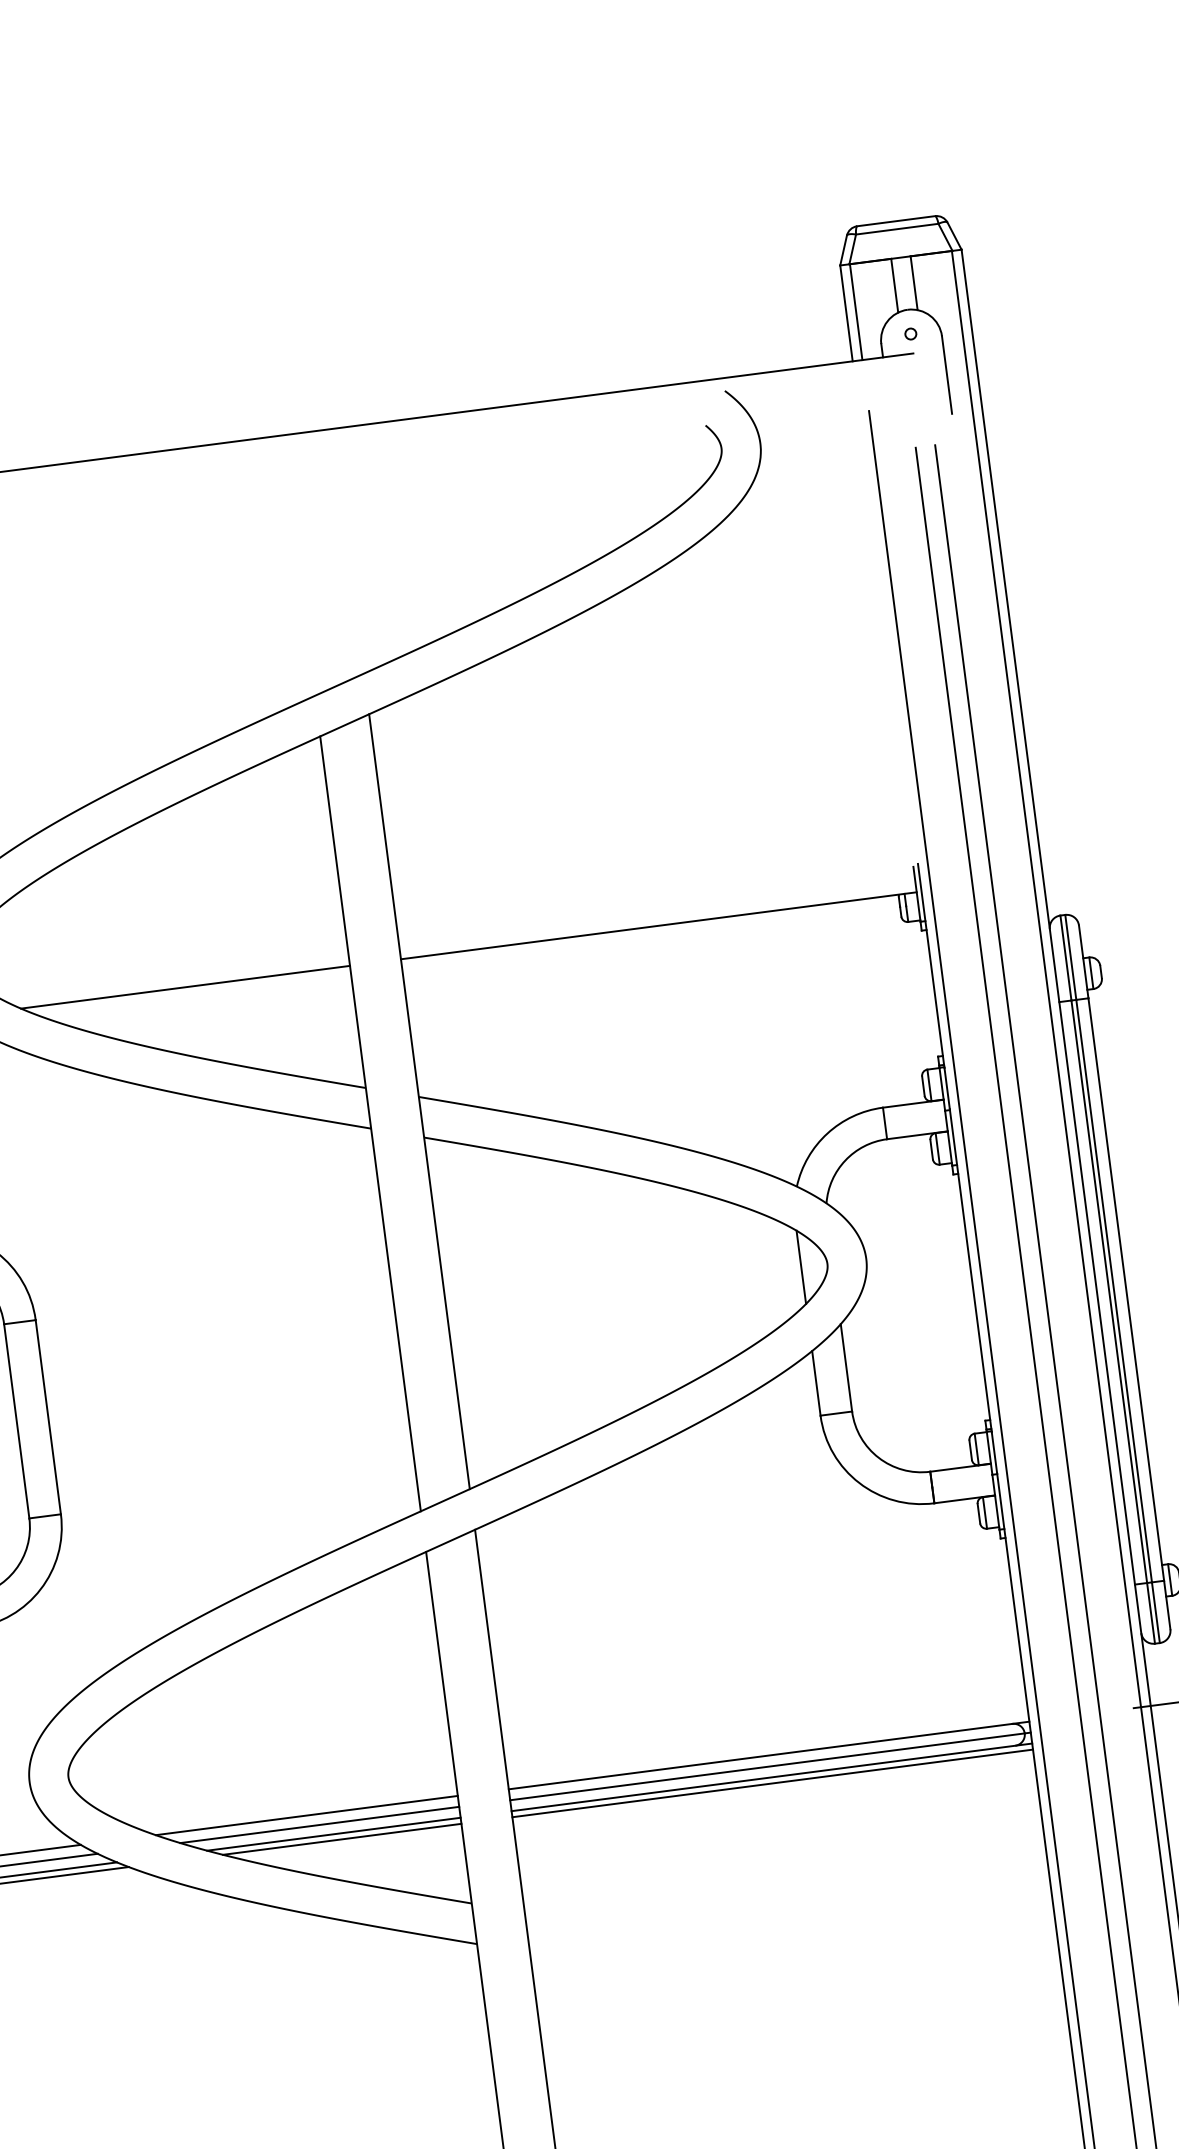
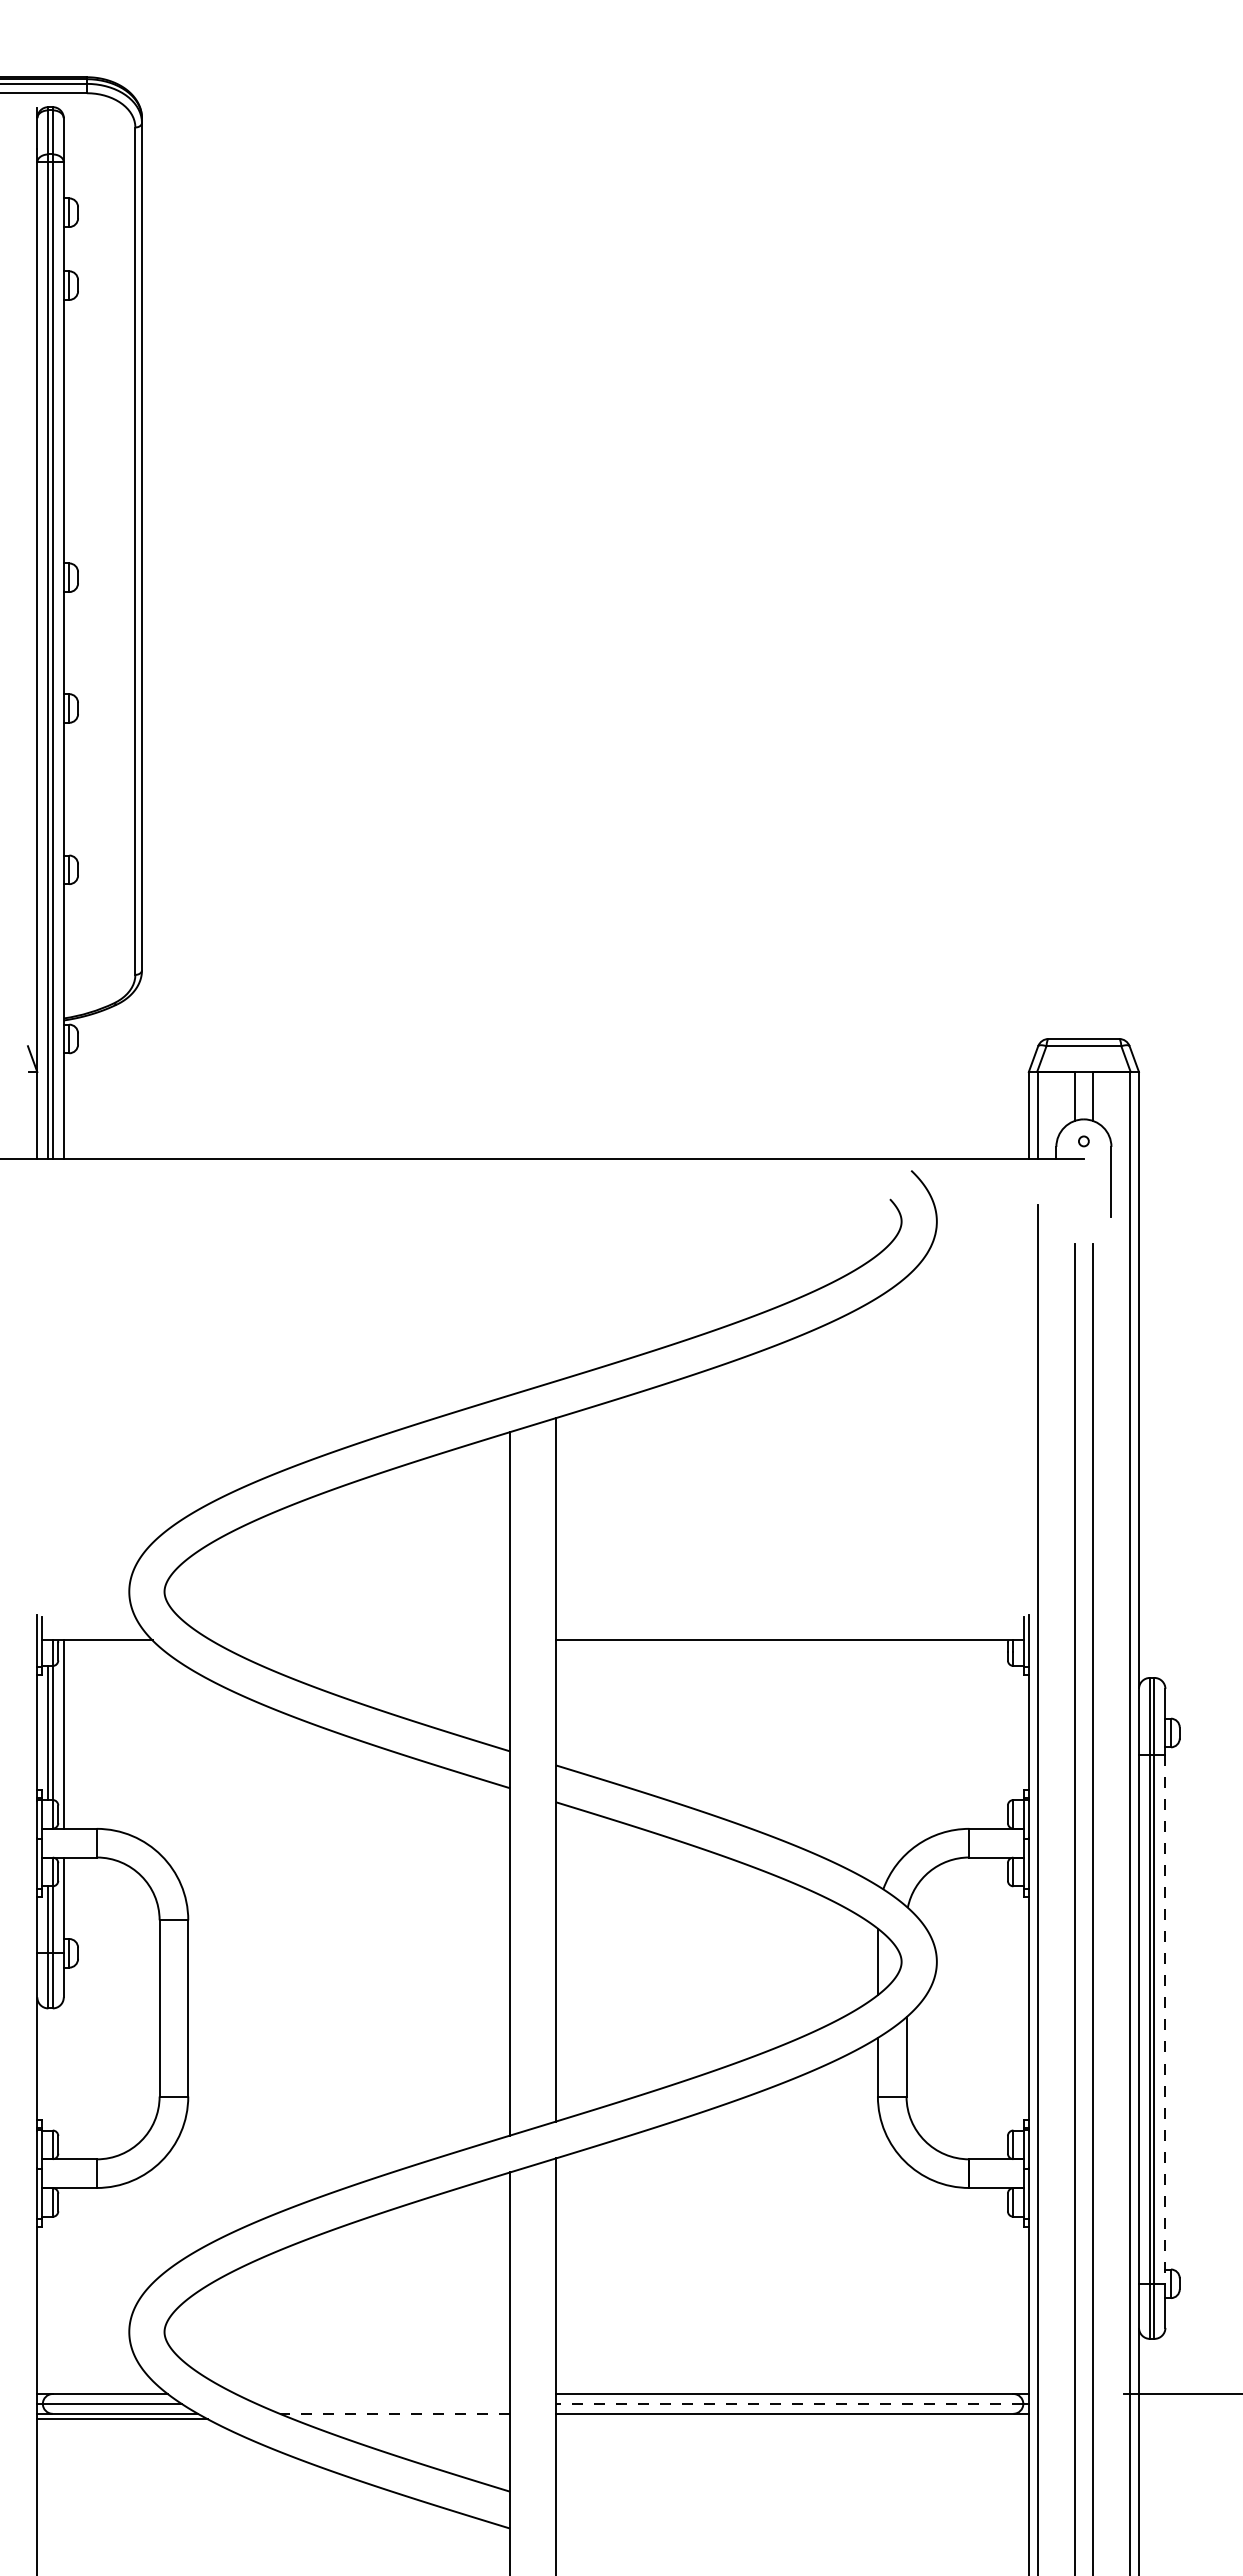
line: (185, 987) -> (360, 1640), removed
line: (1126, 1289) -> (1165, 2019), solid -> dashed
line: (767, 1766) -> (789, 2403), solid -> dashed
line: (772, 1783) -> (792, 2419), removed
line: (306, 1816) -> (372, 2394), removed
line: (318, 1824) -> (382, 2403), removed
line: (333, 1833) -> (394, 2413), solid -> dashed
line: (342, 1839) -> (401, 2419), removed

